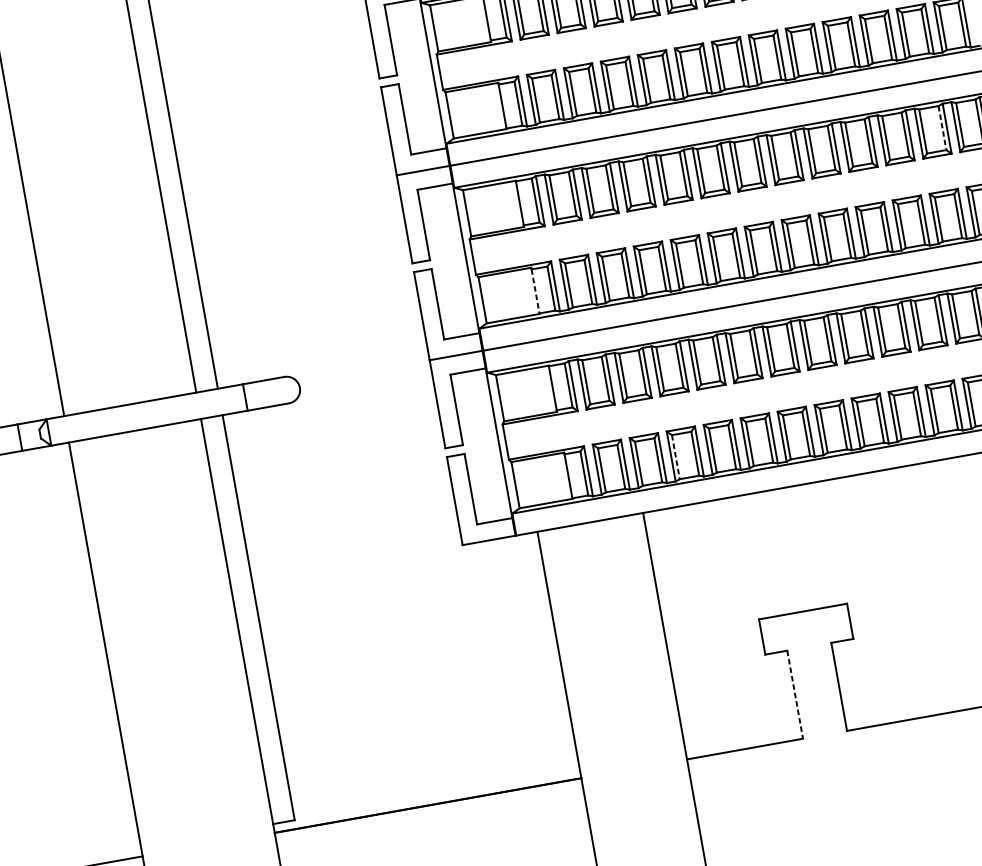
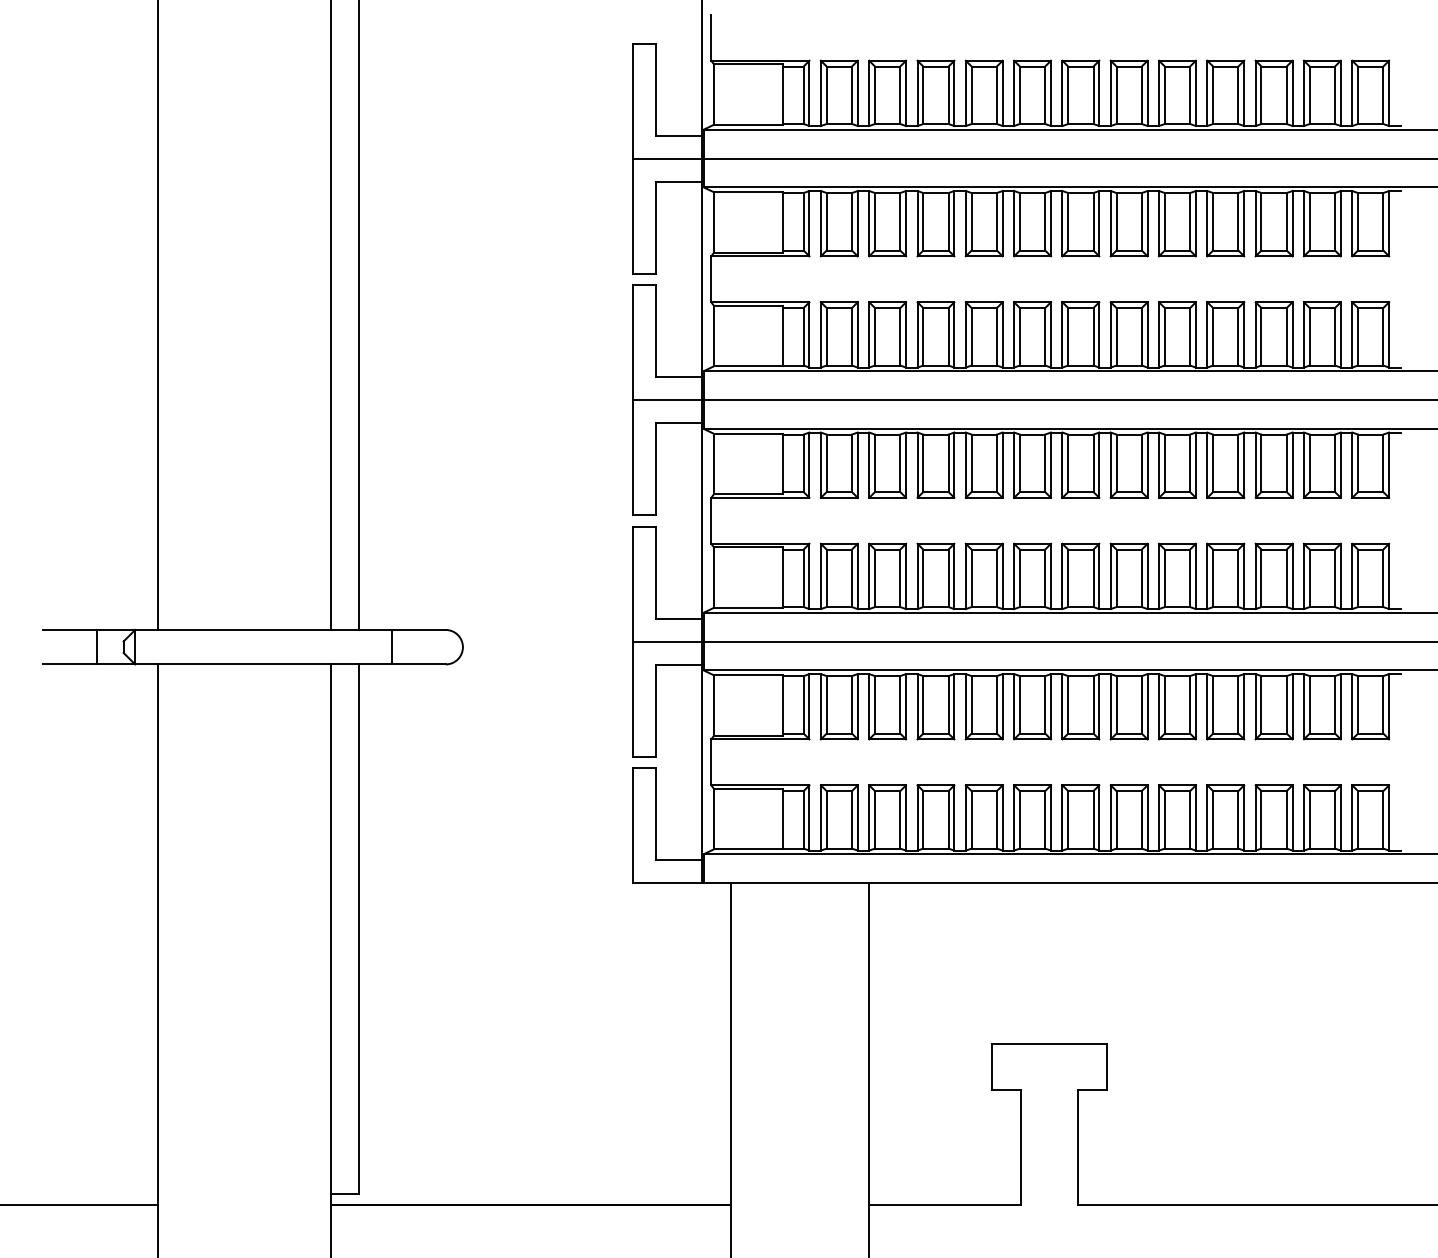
line: (942, 128) -> (1335, 463), dashed -> solid
line: (535, 291) -> (782, 578), dashed -> solid
line: (676, 456) -> (923, 819), dashed -> solid
line: (794, 694) -> (1020, 1147), dashed -> solid

